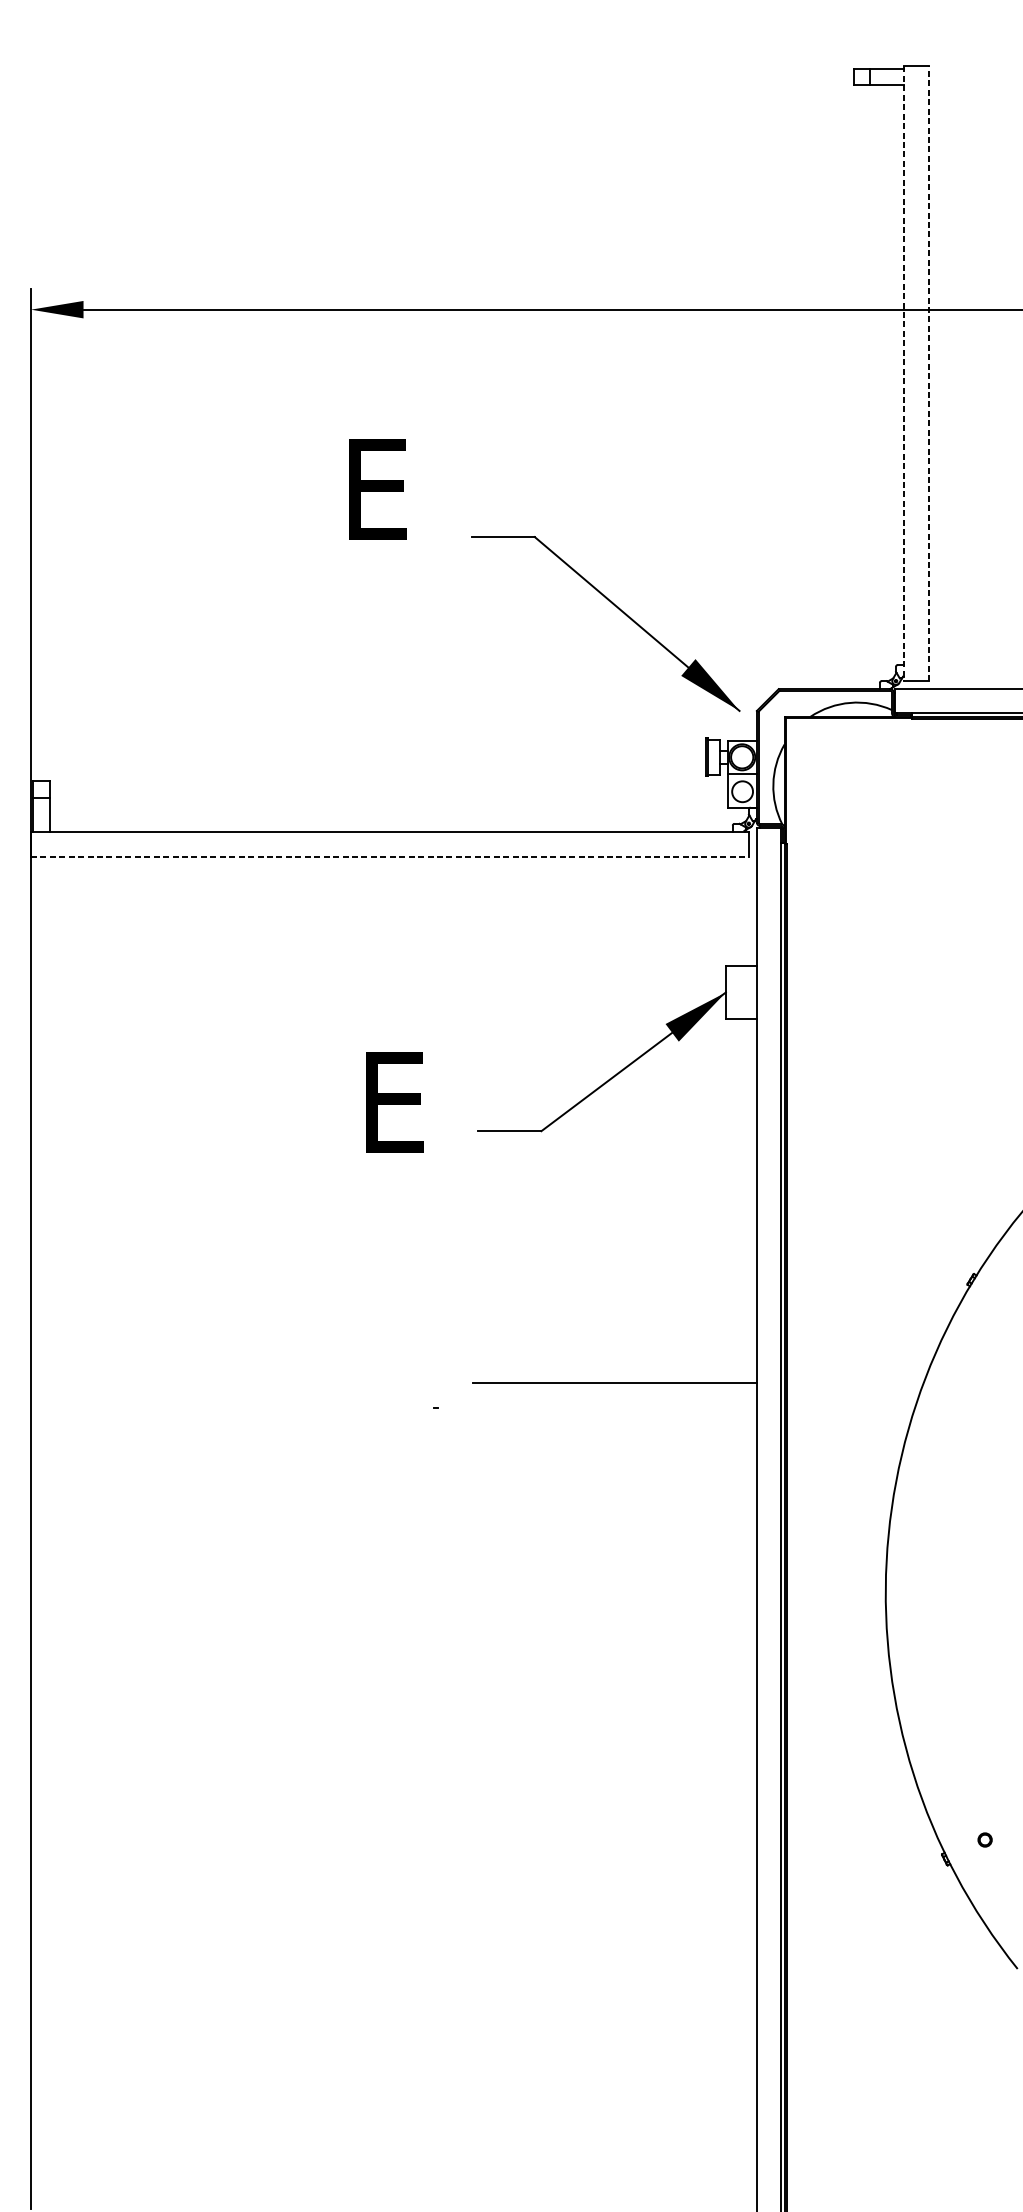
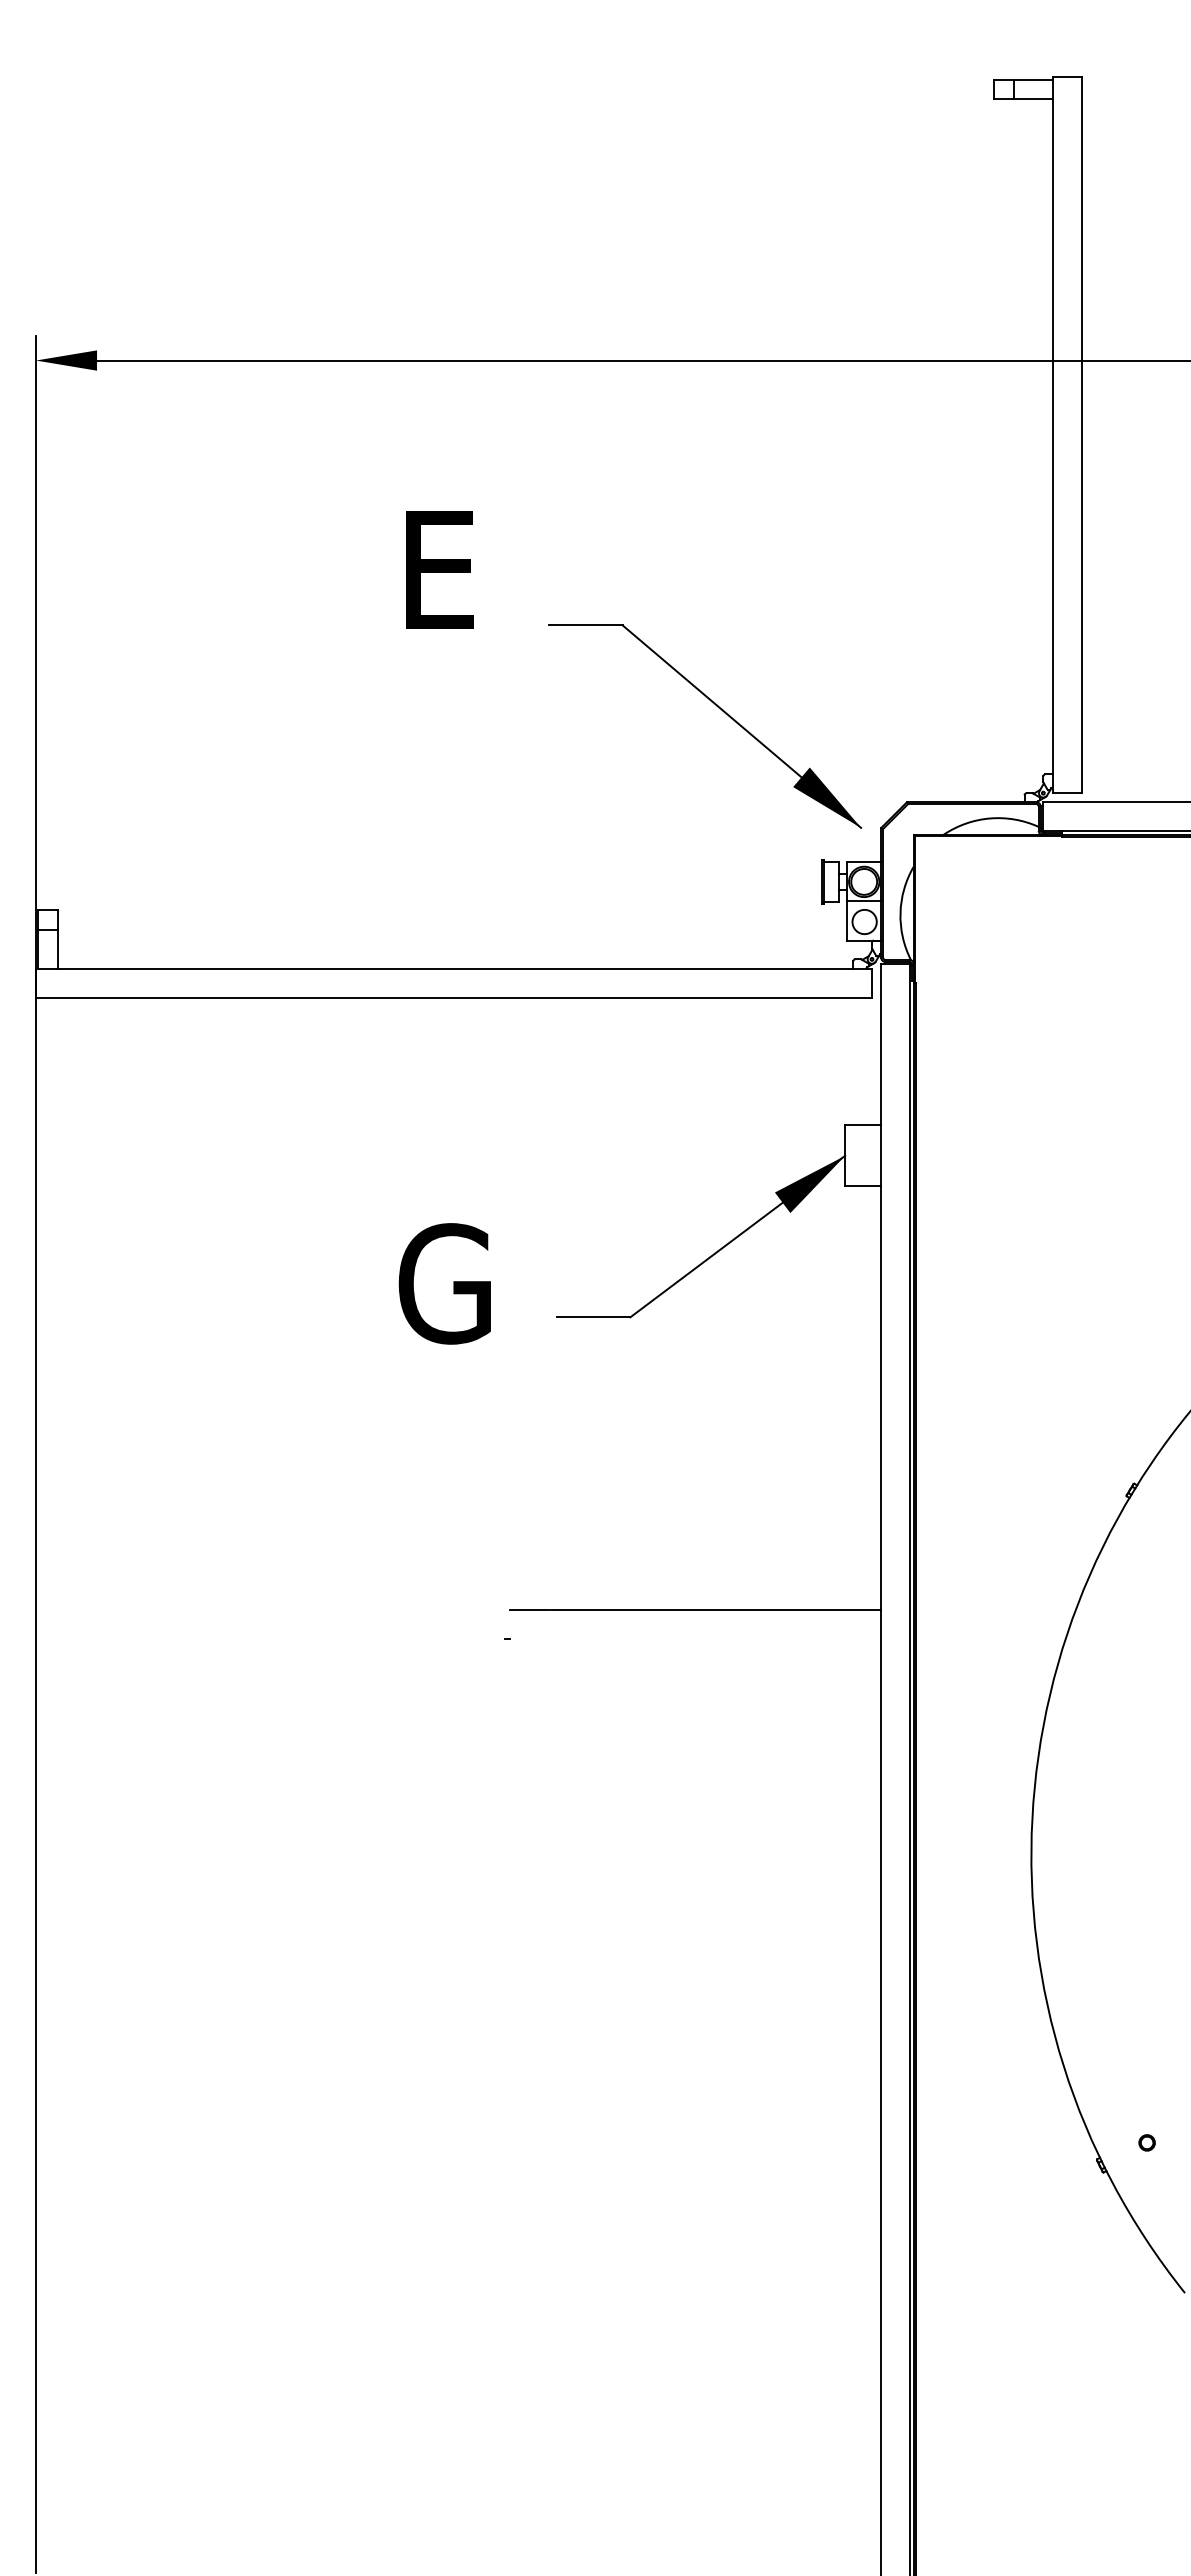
line: (928, 373) -> (1081, 434), dashed -> solid
line: (903, 374) -> (1052, 435), dashed -> solid
line: (390, 857) -> (454, 998), dashed -> solid
text: (382, 1102) -> (445, 1283), E -> G
line: (453, 1382) -> (528, 1610), added

